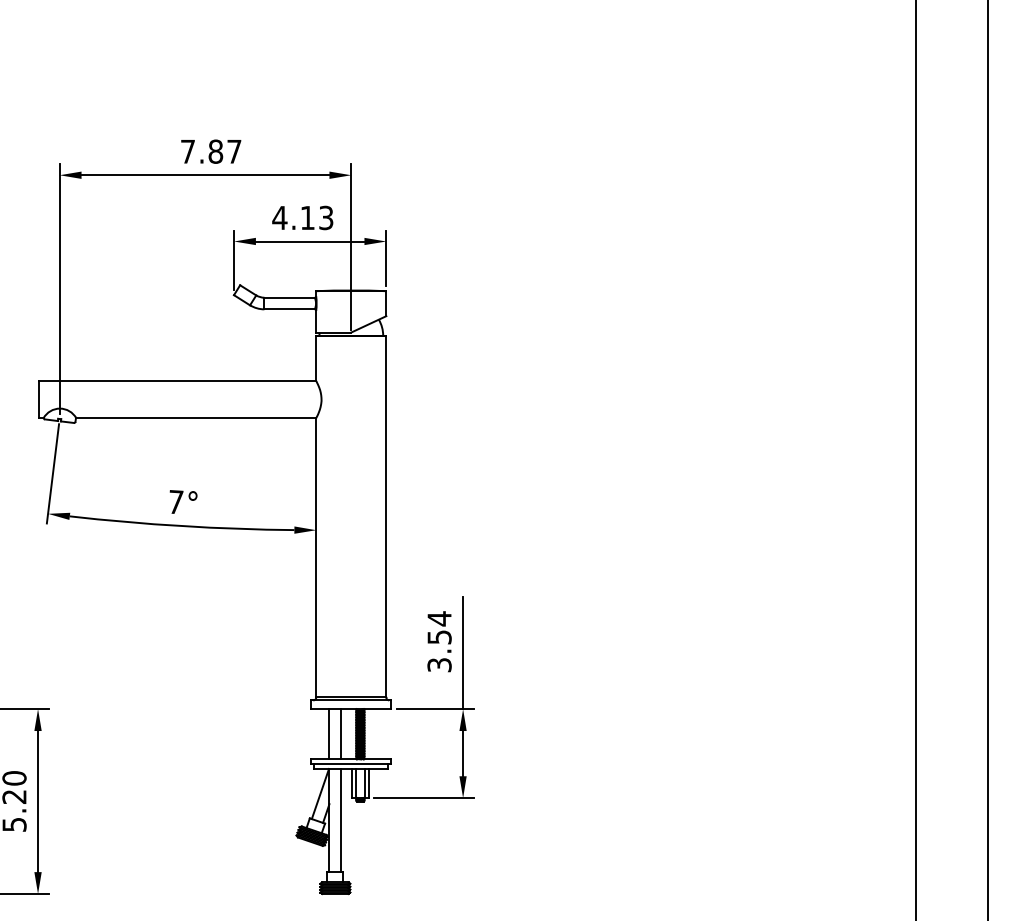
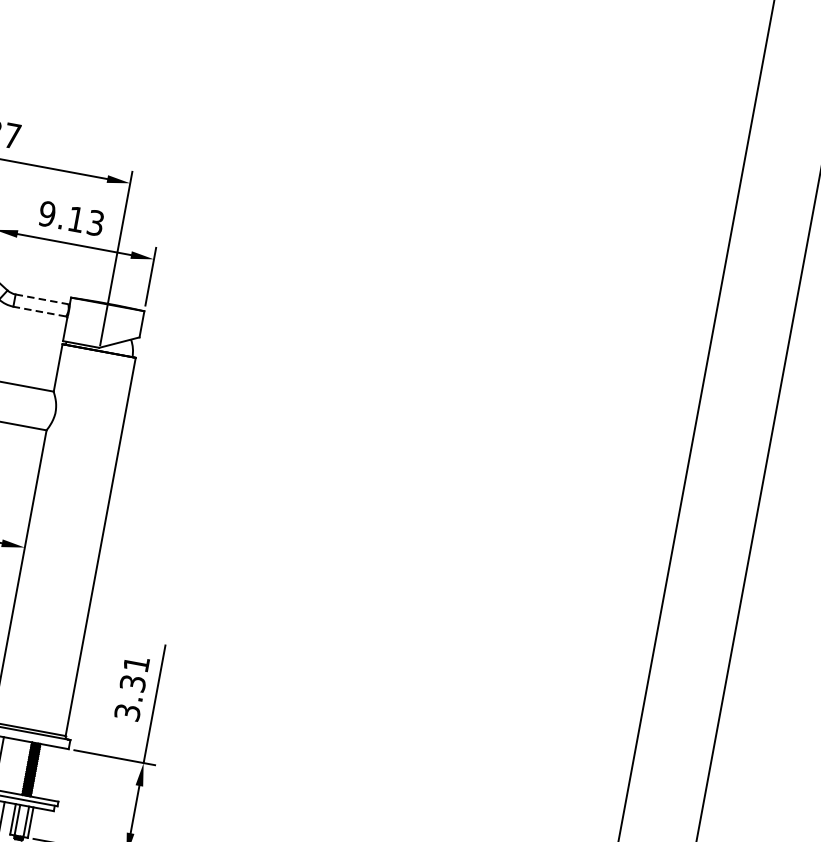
text: (279, 217) -> (46, 213), 4.13 -> 9.13
line: (290, 297) -> (42, 299), solid -> dashed
line: (289, 309) -> (39, 311), solid -> dashed
text: (439, 627) -> (134, 673), 3.54 -> 3.31
line: (341, 734) -> (11, 766), removed

